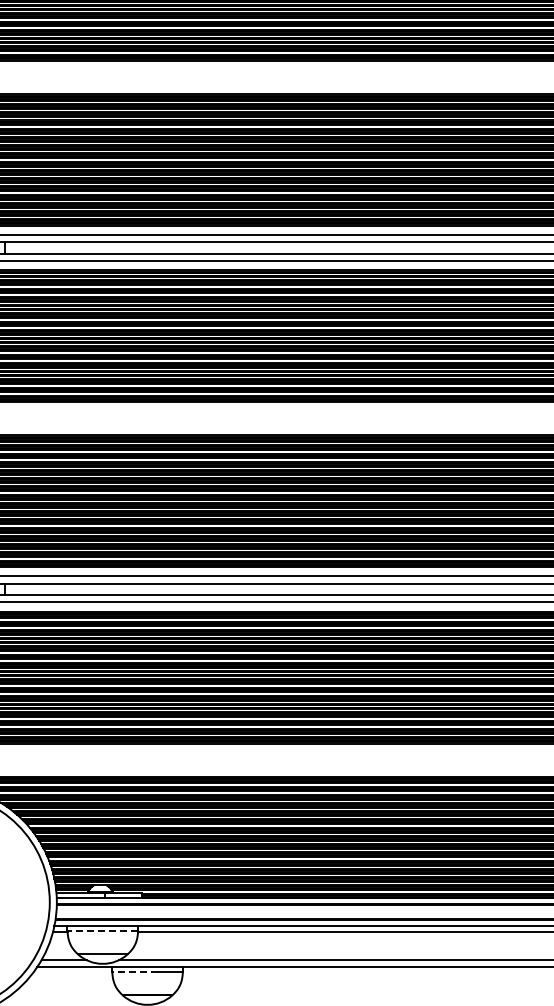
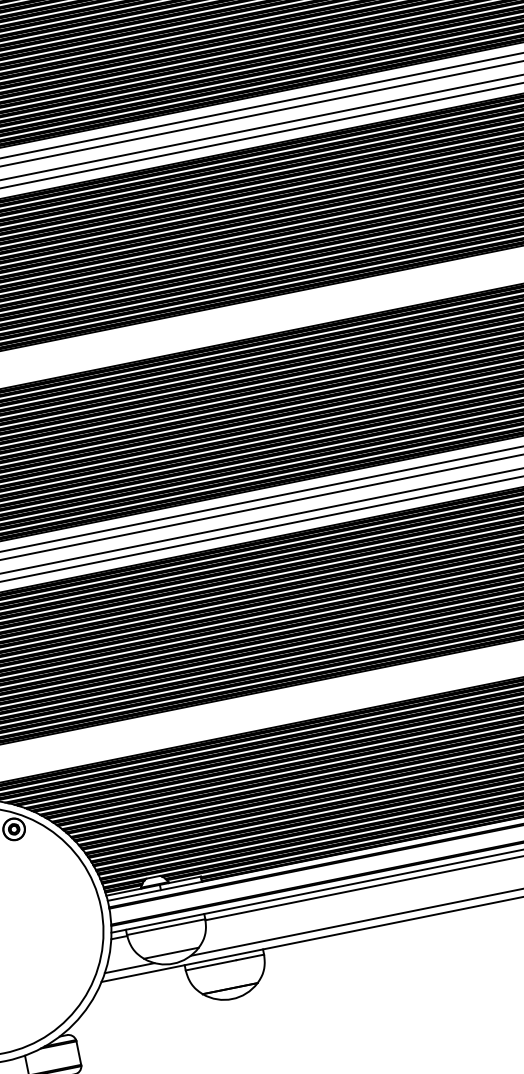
line: (102, 930) -> (165, 926), dashed -> solid
line: (135, 971) -> (211, 964), dashed -> solid

